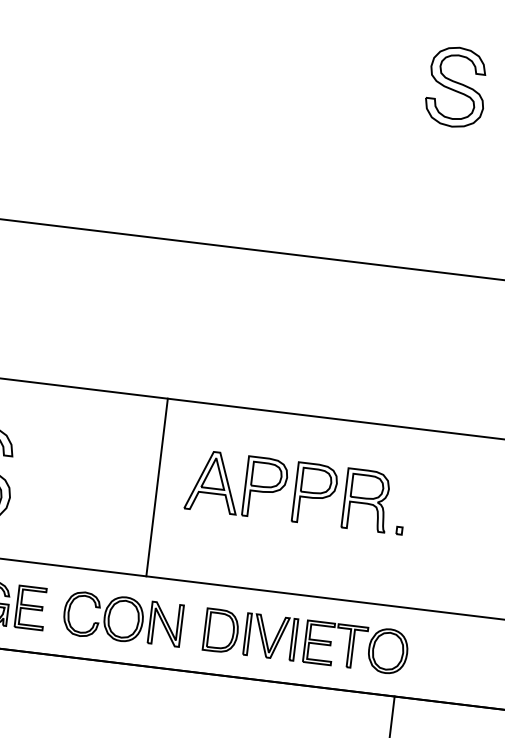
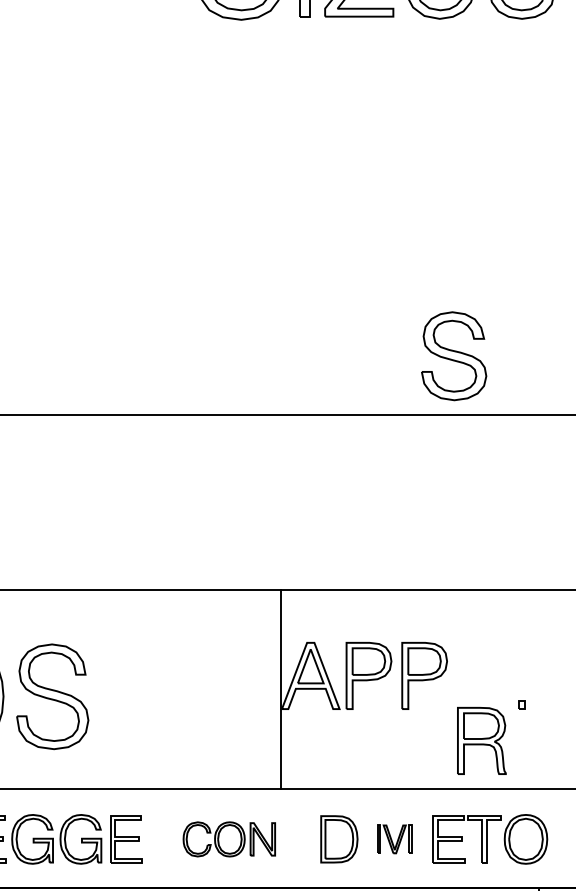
part: (456, 87) -> (454, 356), moved
line: (157, 487) -> (281, 689), moved
part: (366, 499) -> (481, 740), moved
part: (123, 619) -> (229, 839), size x0.7
part: (270, 637) -> (394, 839), size x0.6

